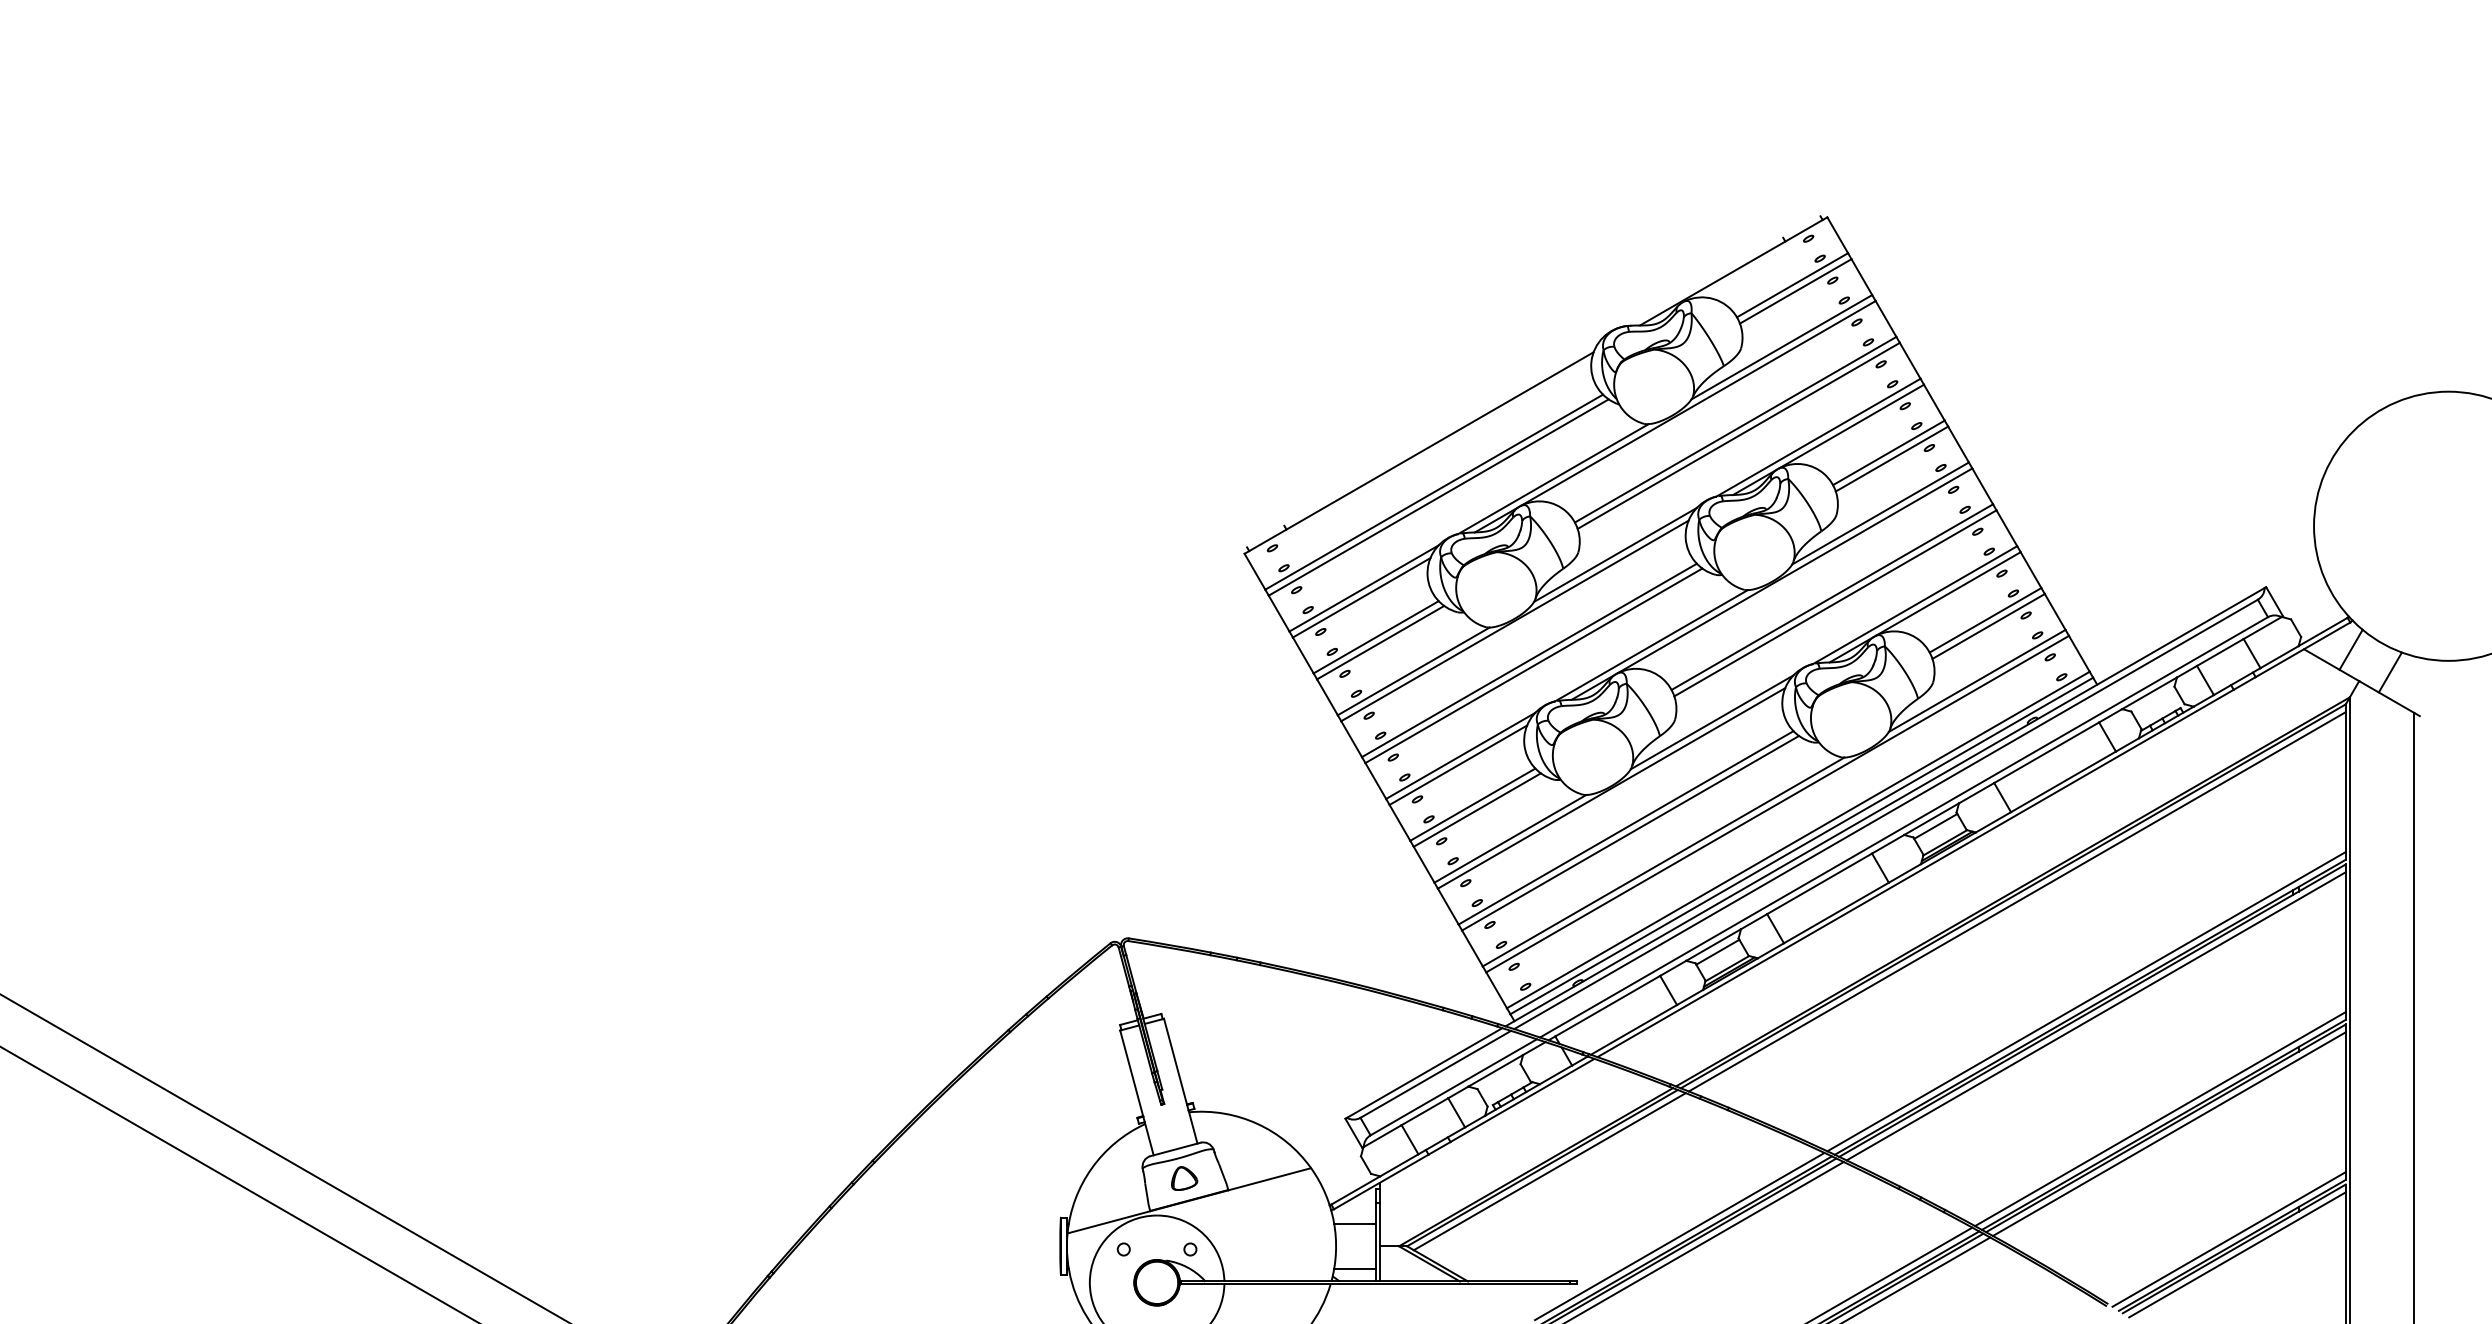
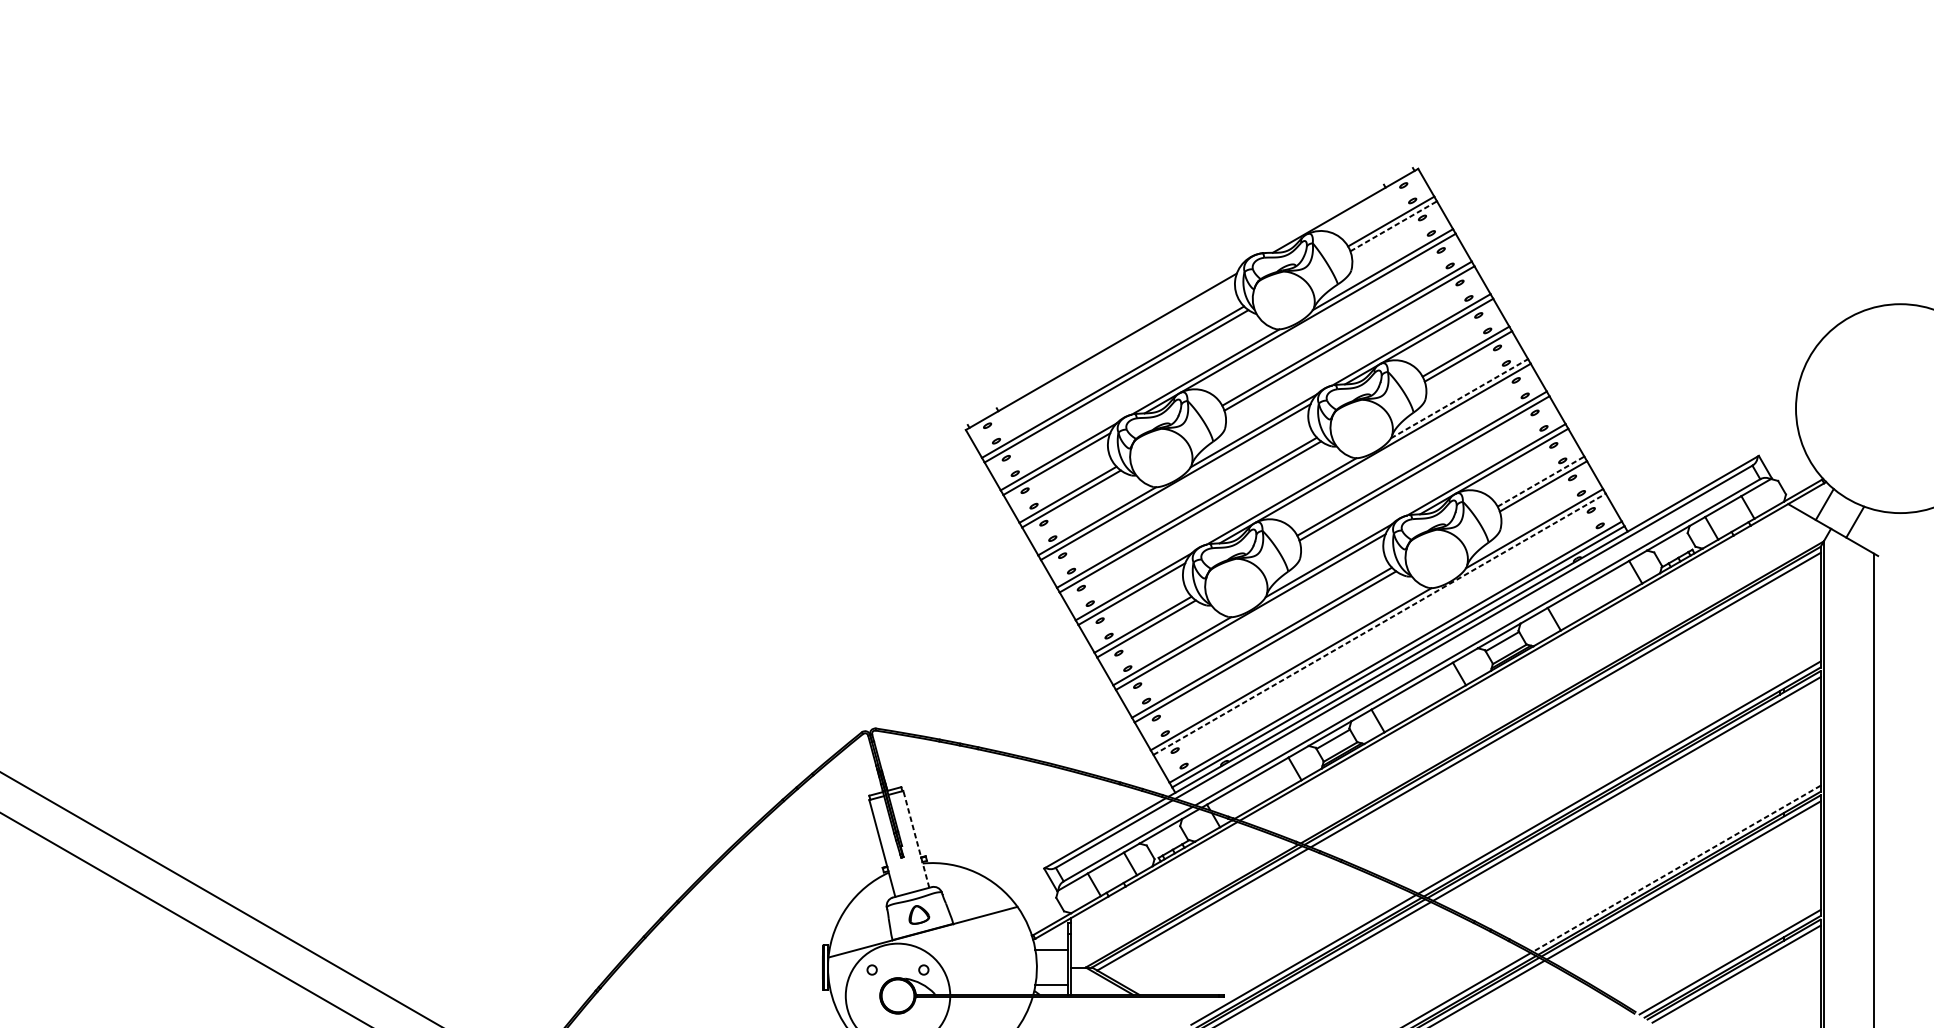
line: (1796, 291) -> (1394, 226), solid -> dashed
line: (1880, 513) -> (1459, 398), solid -> dashed
line: (1985, 620) -> (1540, 481), solid -> dashed
line: (1778, 803) -> (1380, 623), solid -> dashed
line: (1180, 1081) -> (916, 839), solid -> dashed
line: (2160, 1119) -> (1676, 869), solid -> dashed

